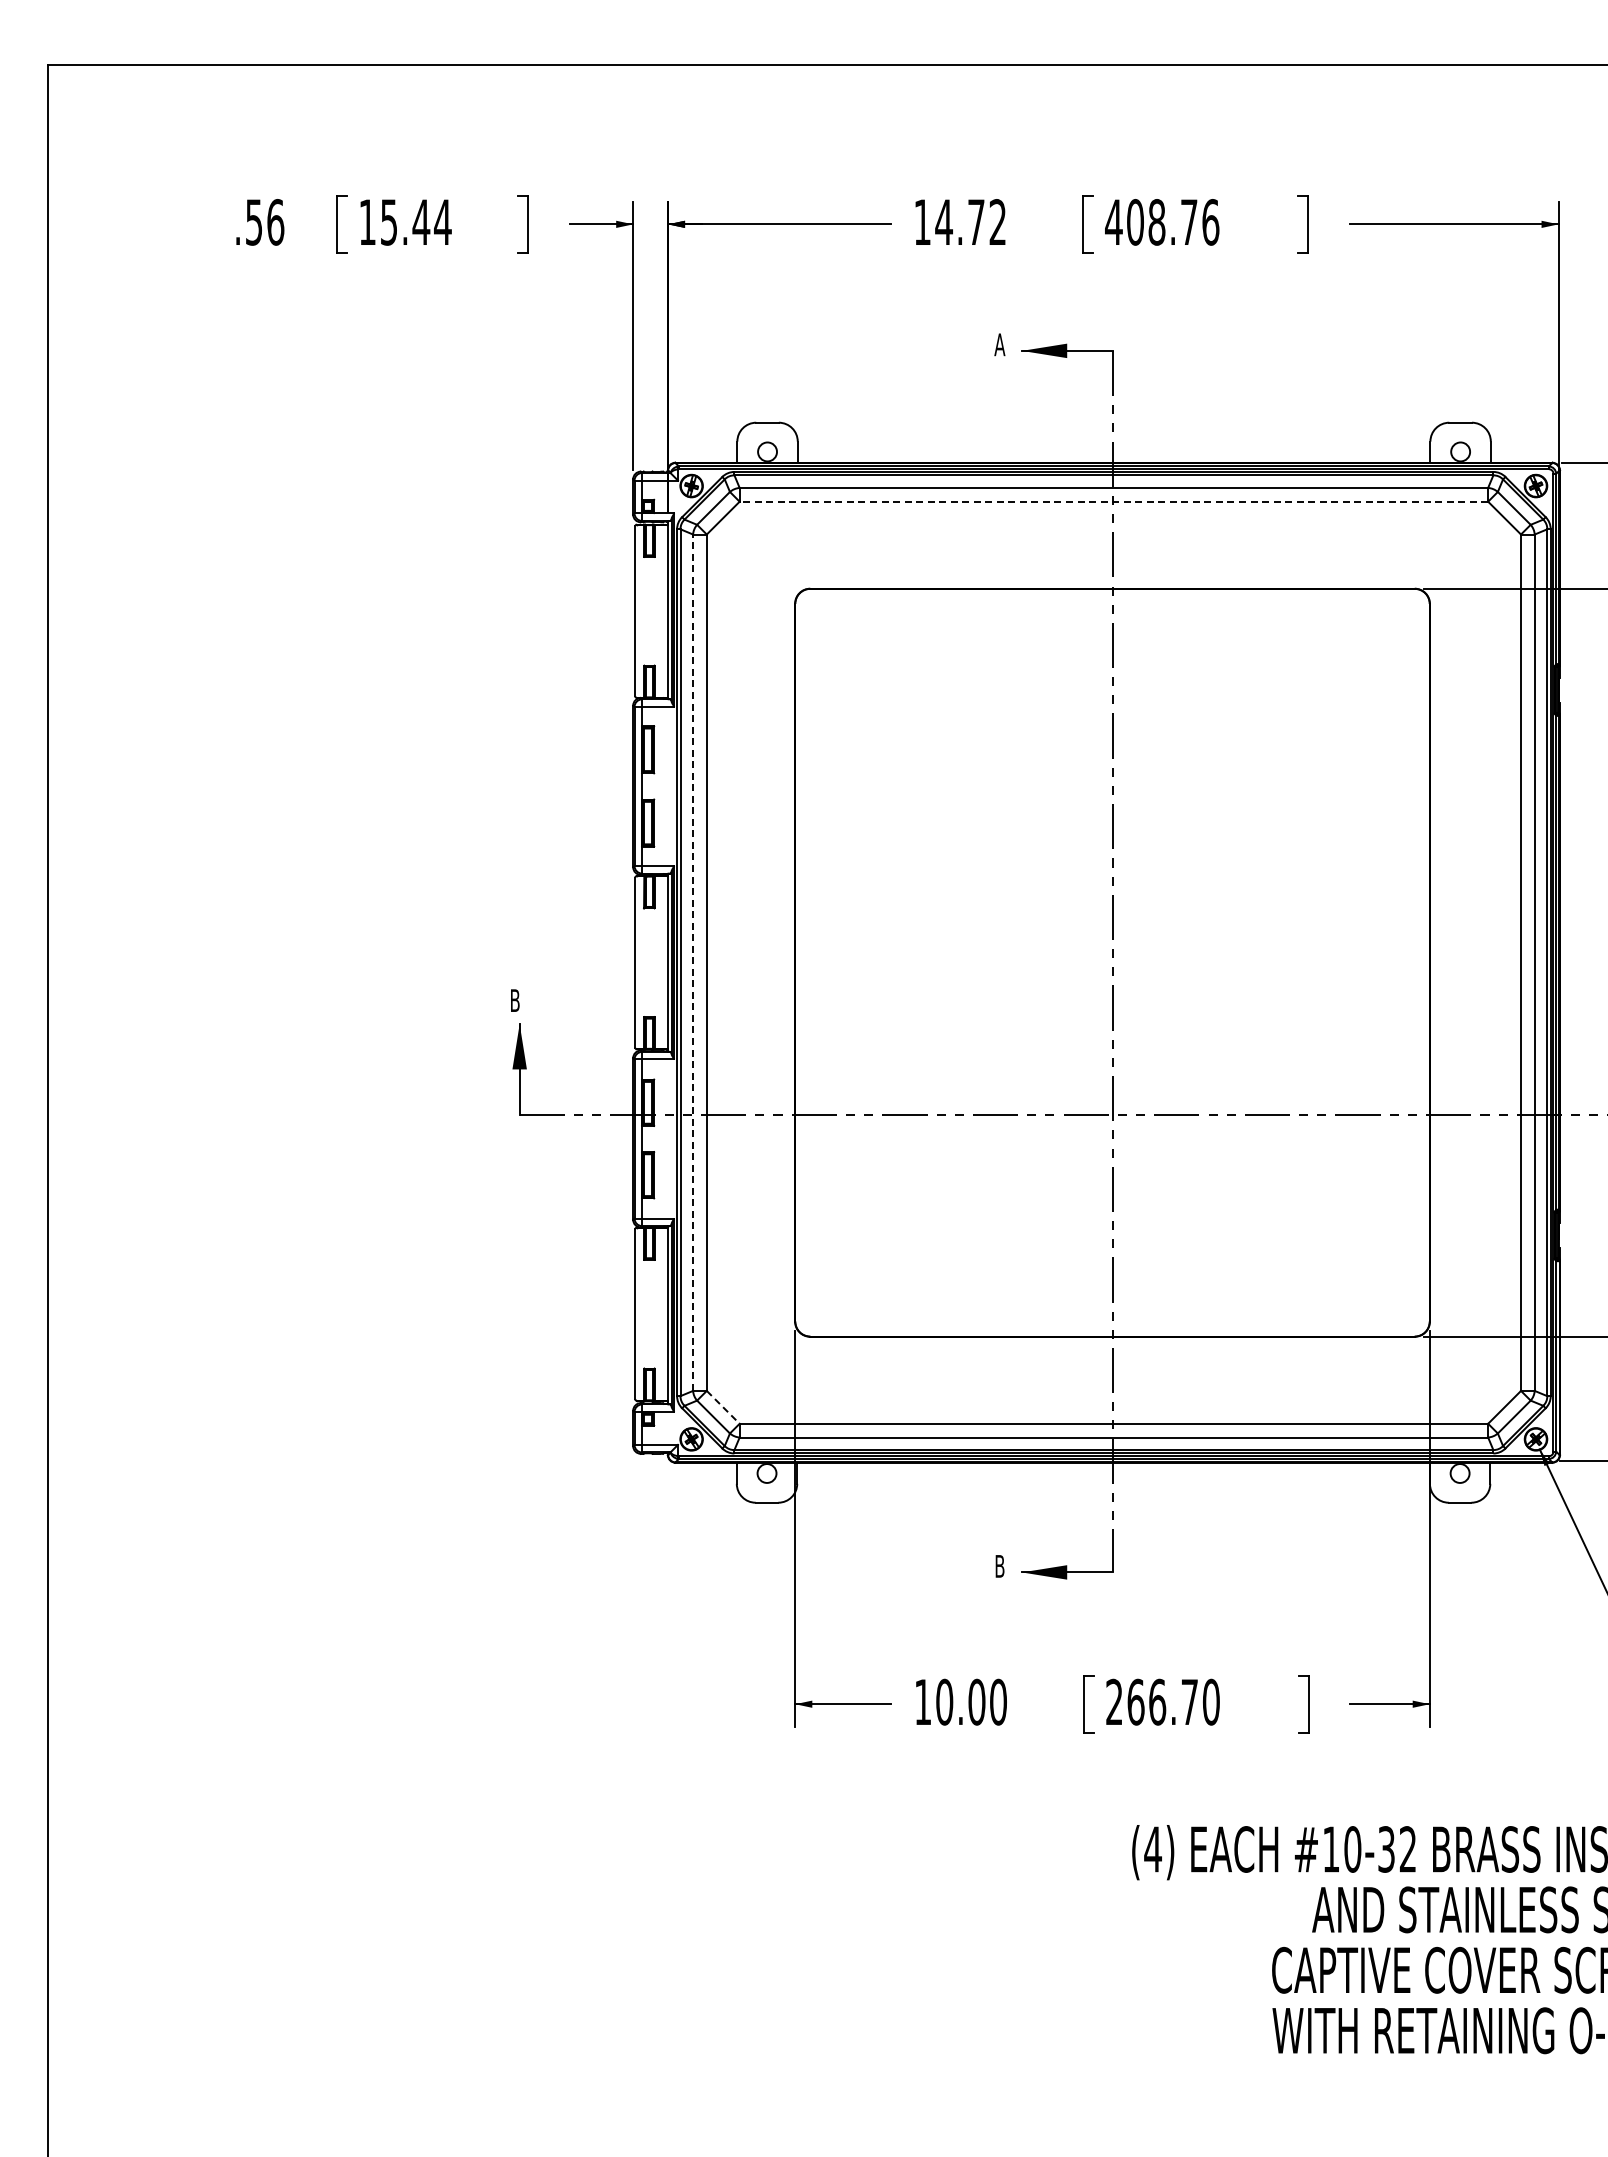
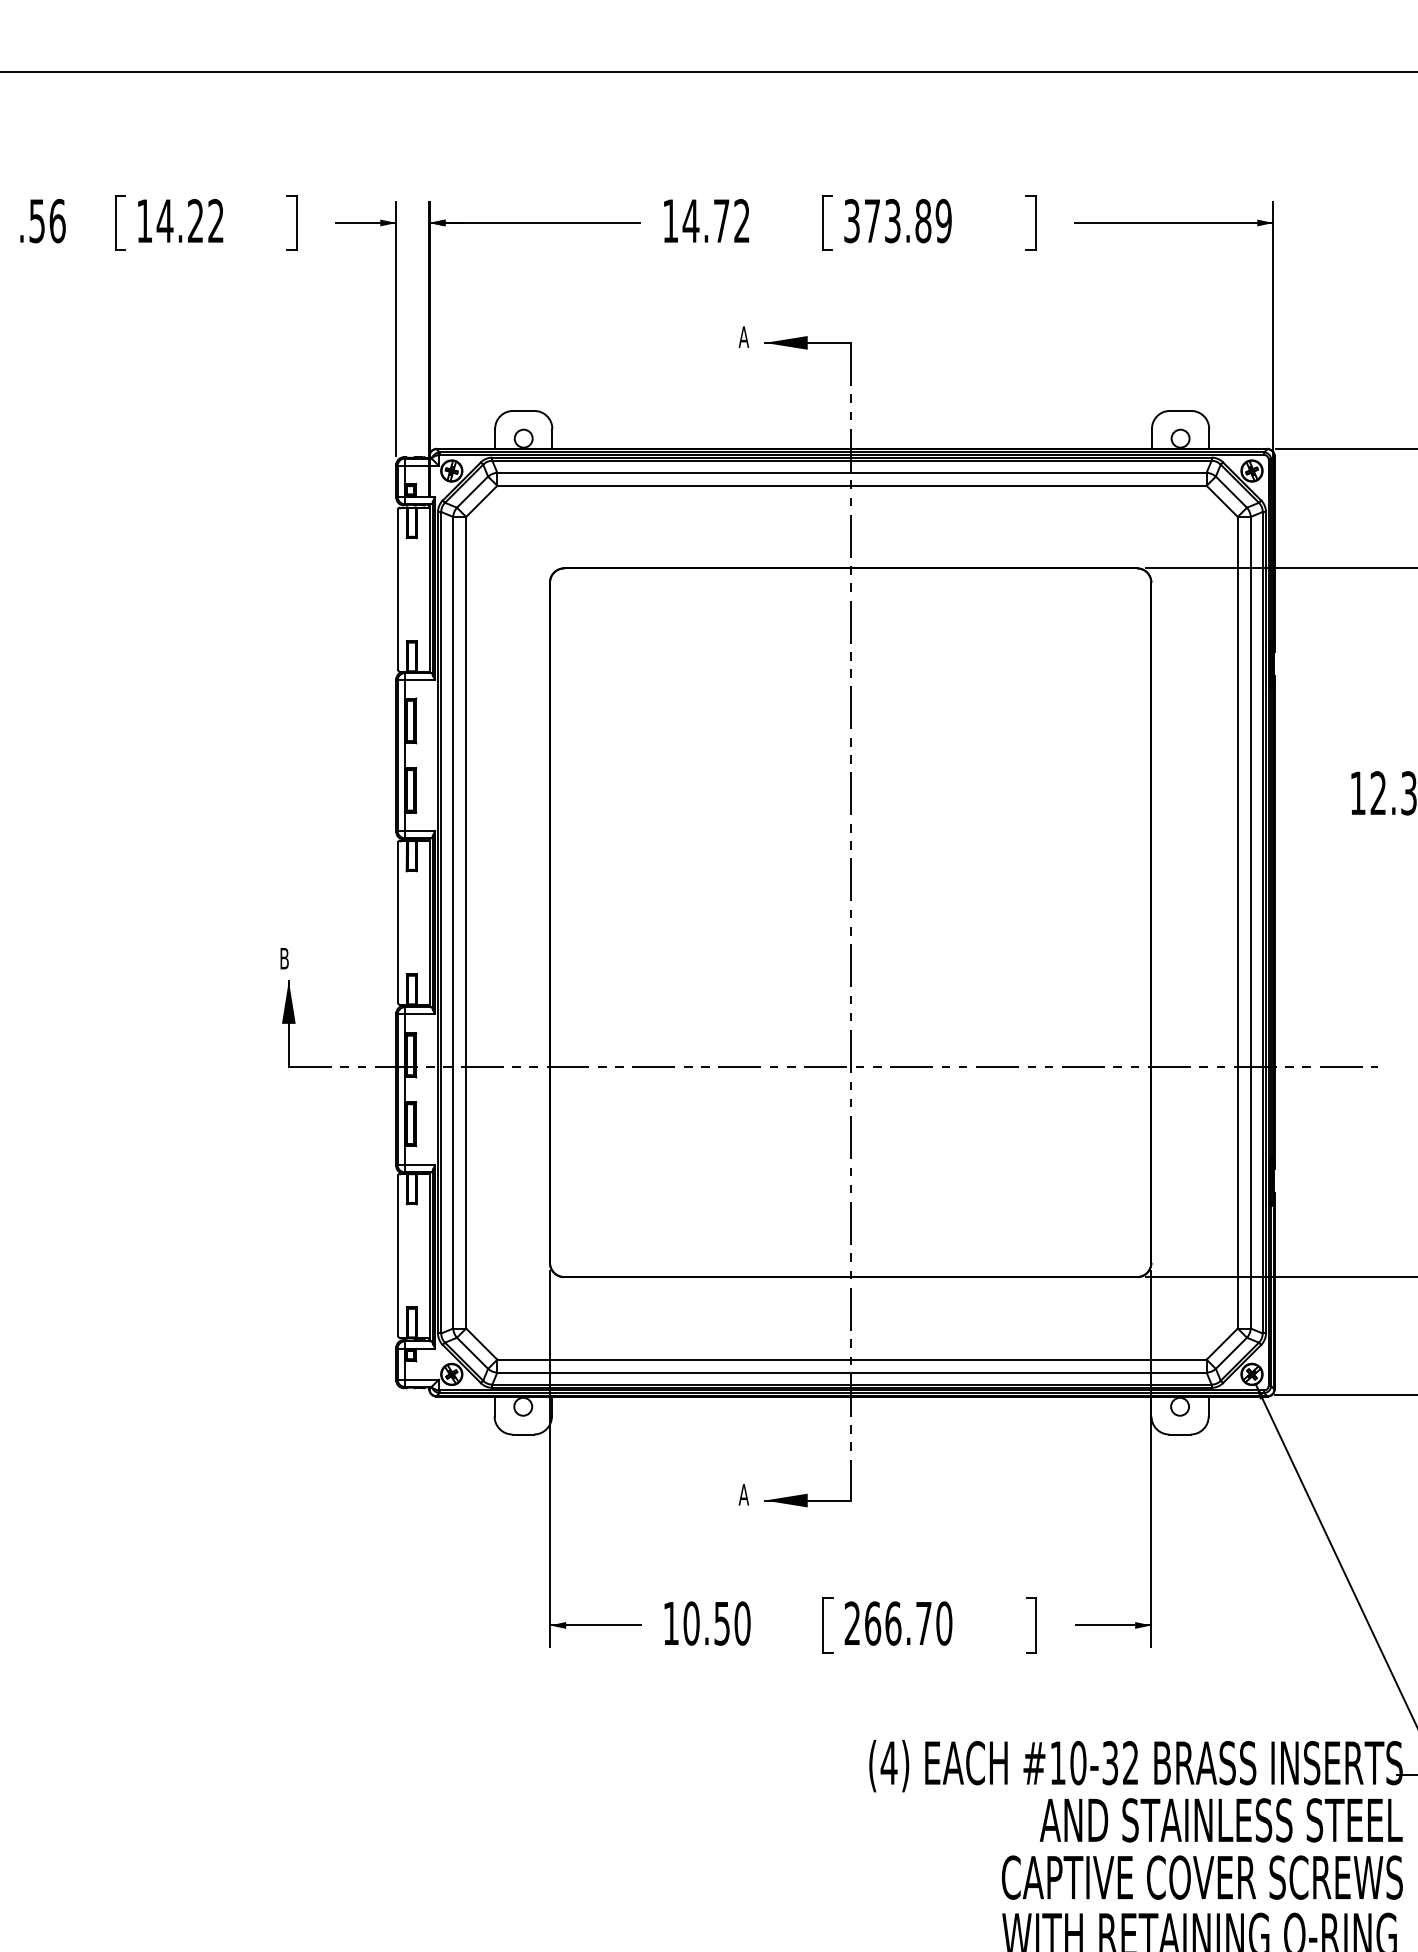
text: (415, 222) -> (190, 221), 15.44 -> 14.22
text: (1162, 222) -> (898, 221), 408.76 -> 373.89
line: (1113, 501) -> (851, 485), dashed -> solid
line: (693, 962) -> (453, 922), dashed -> solid
line: (723, 1407) -> (481, 1344), dashed -> solid
text: (999, 1566) -> (743, 1494), B -> A
text: (976, 1701) -> (721, 1622), 10.00 -> 10.50

